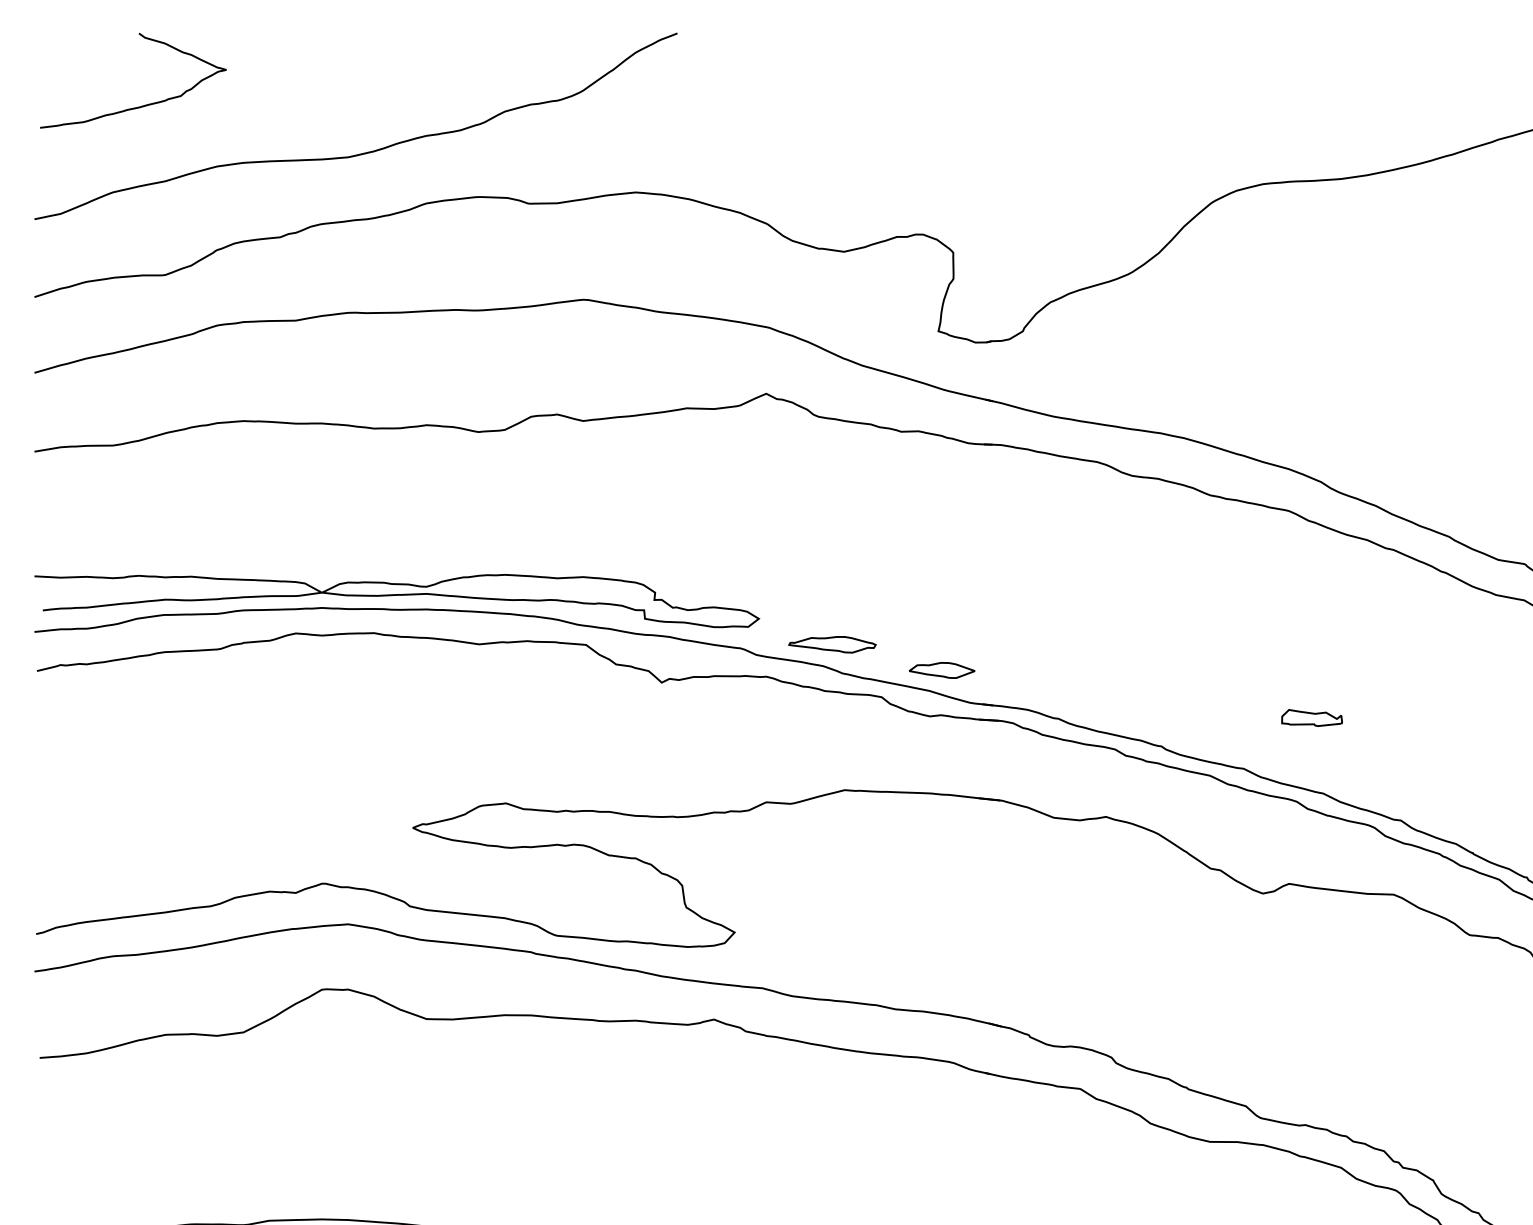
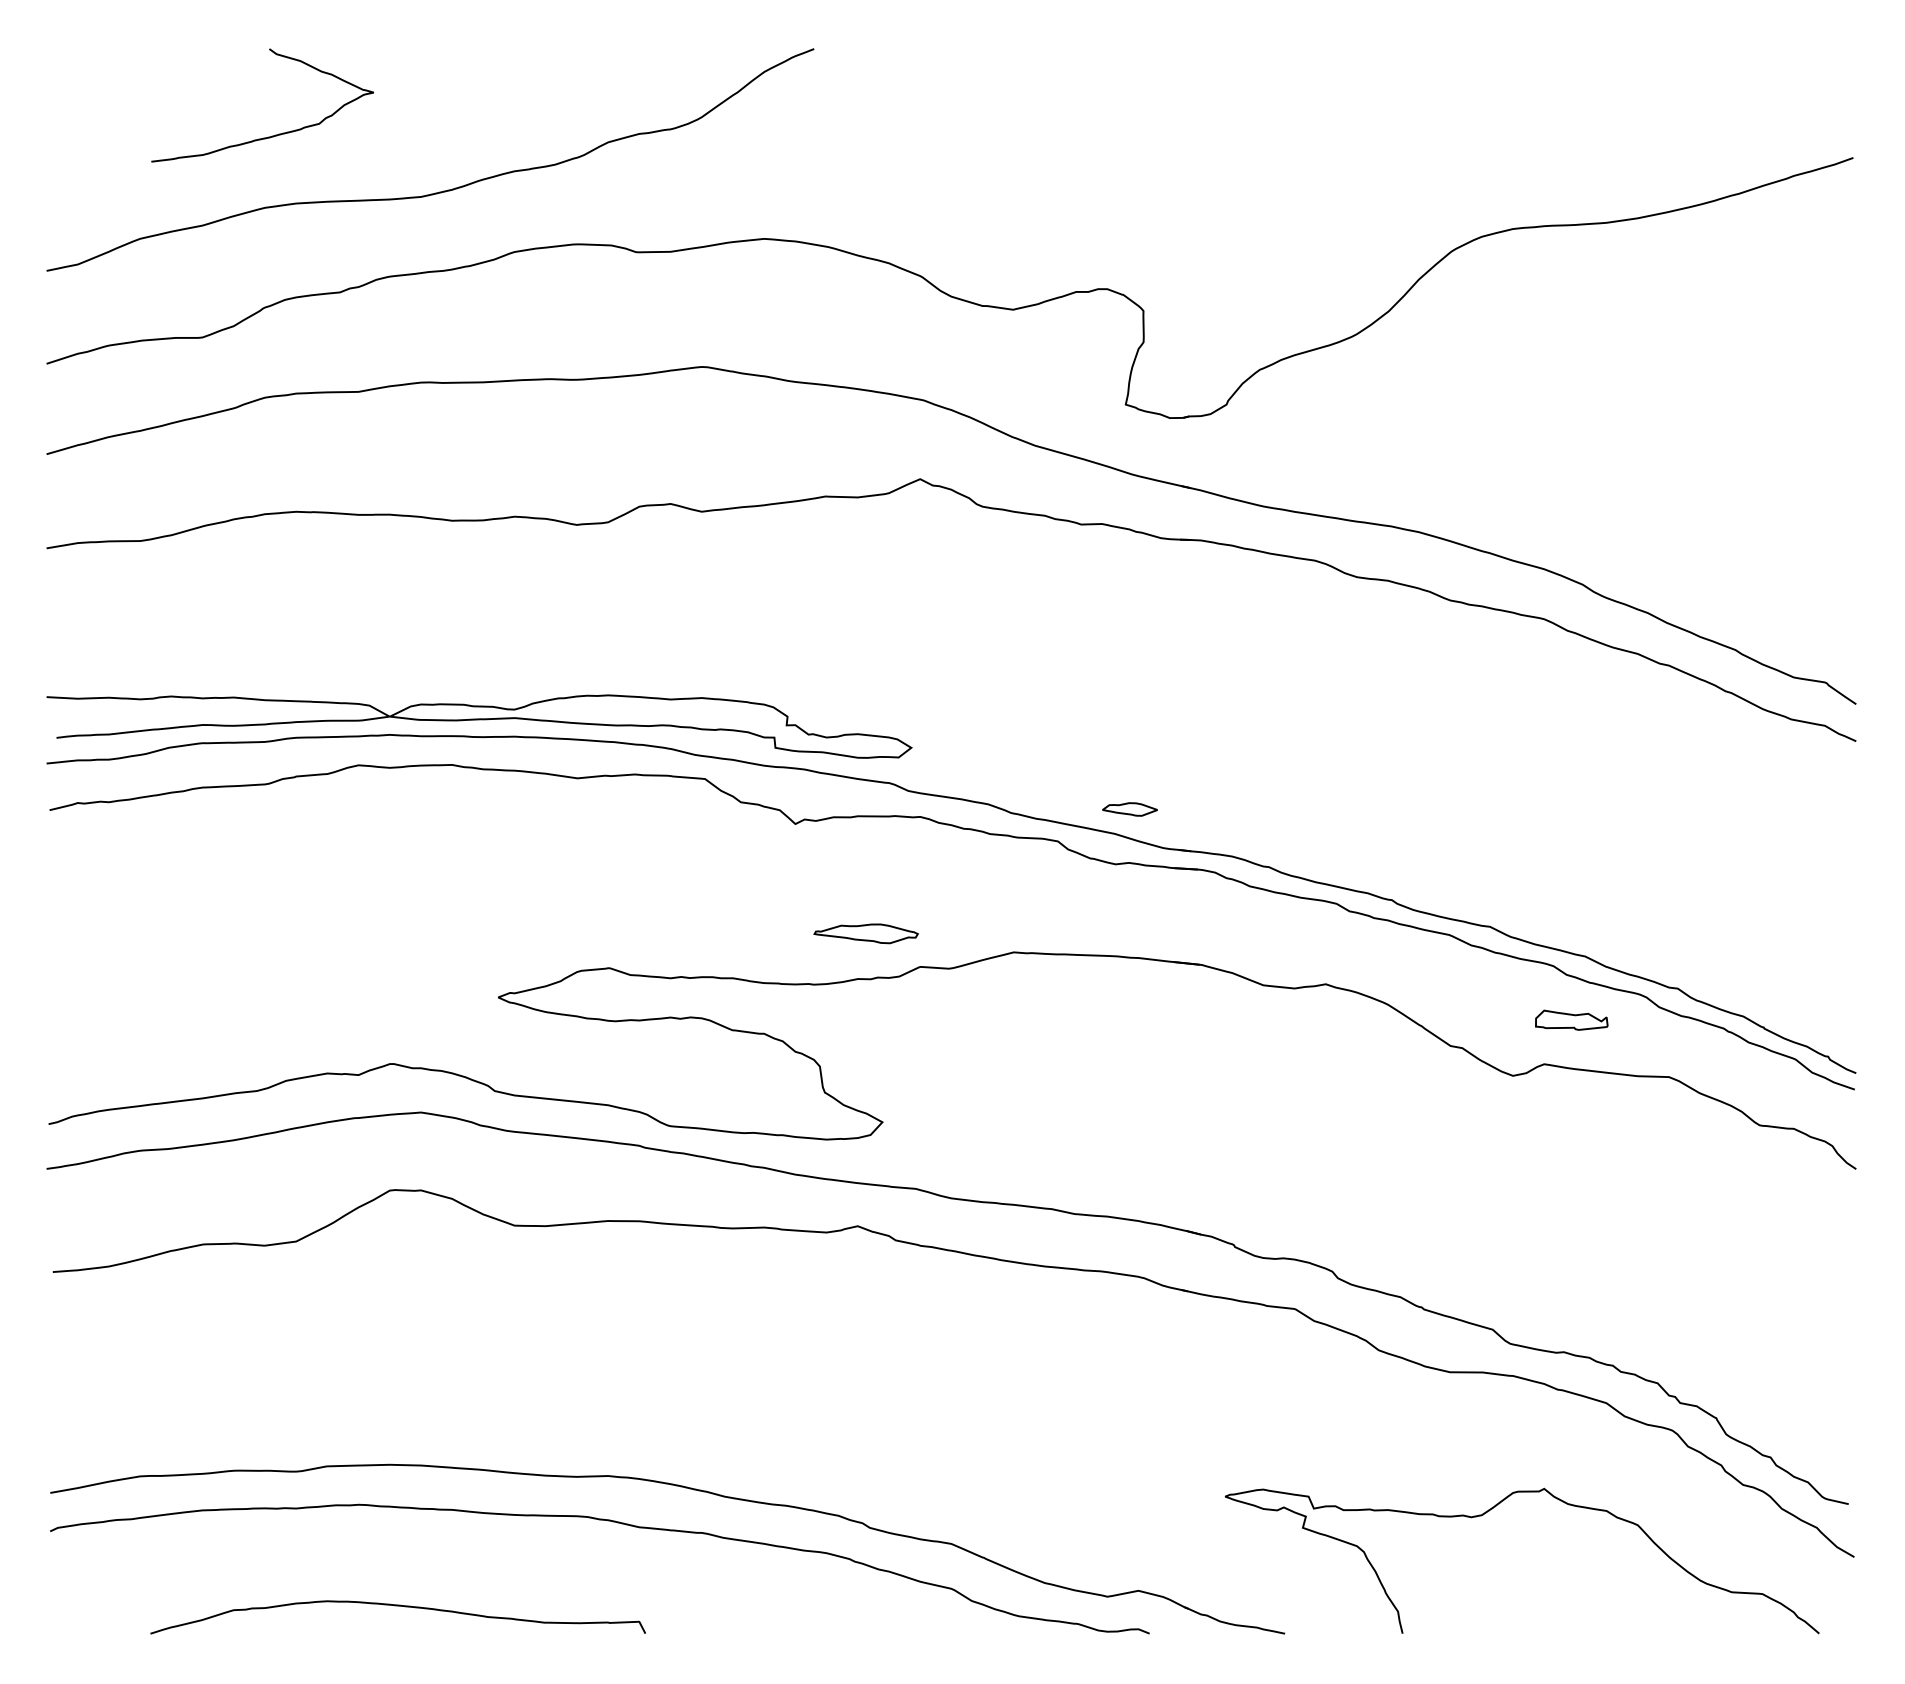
curve: (138, 106) -> (268, 136), moved
part: (831, 644) -> (865, 933), moved
part: (941, 670) -> (1129, 809), size x0.7
part: (1311, 717) -> (1571, 1019), moved

